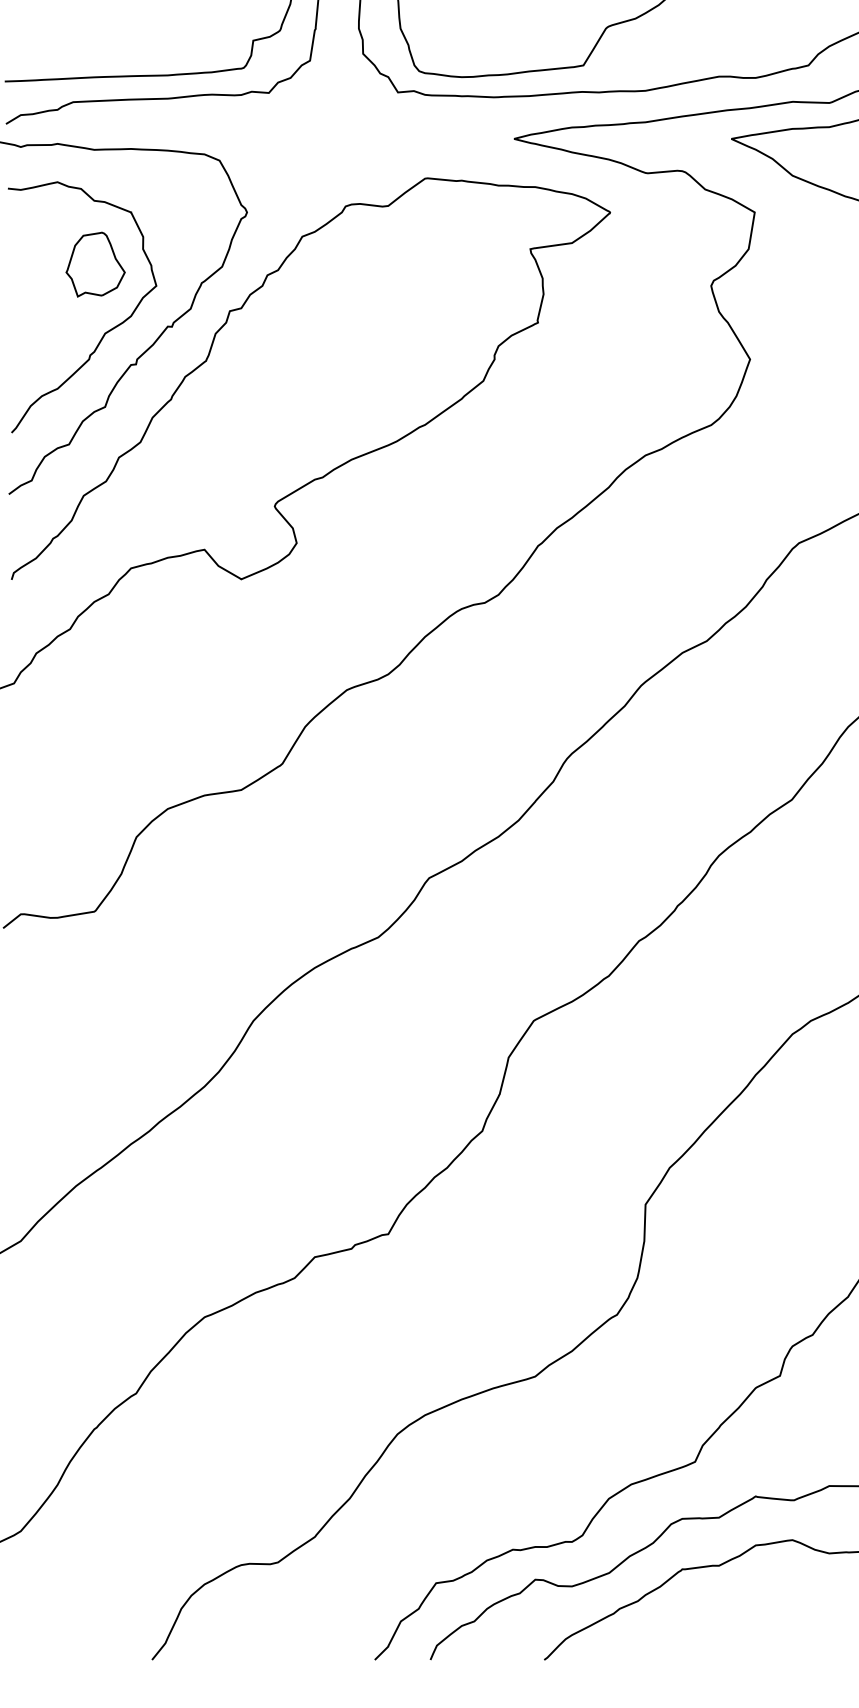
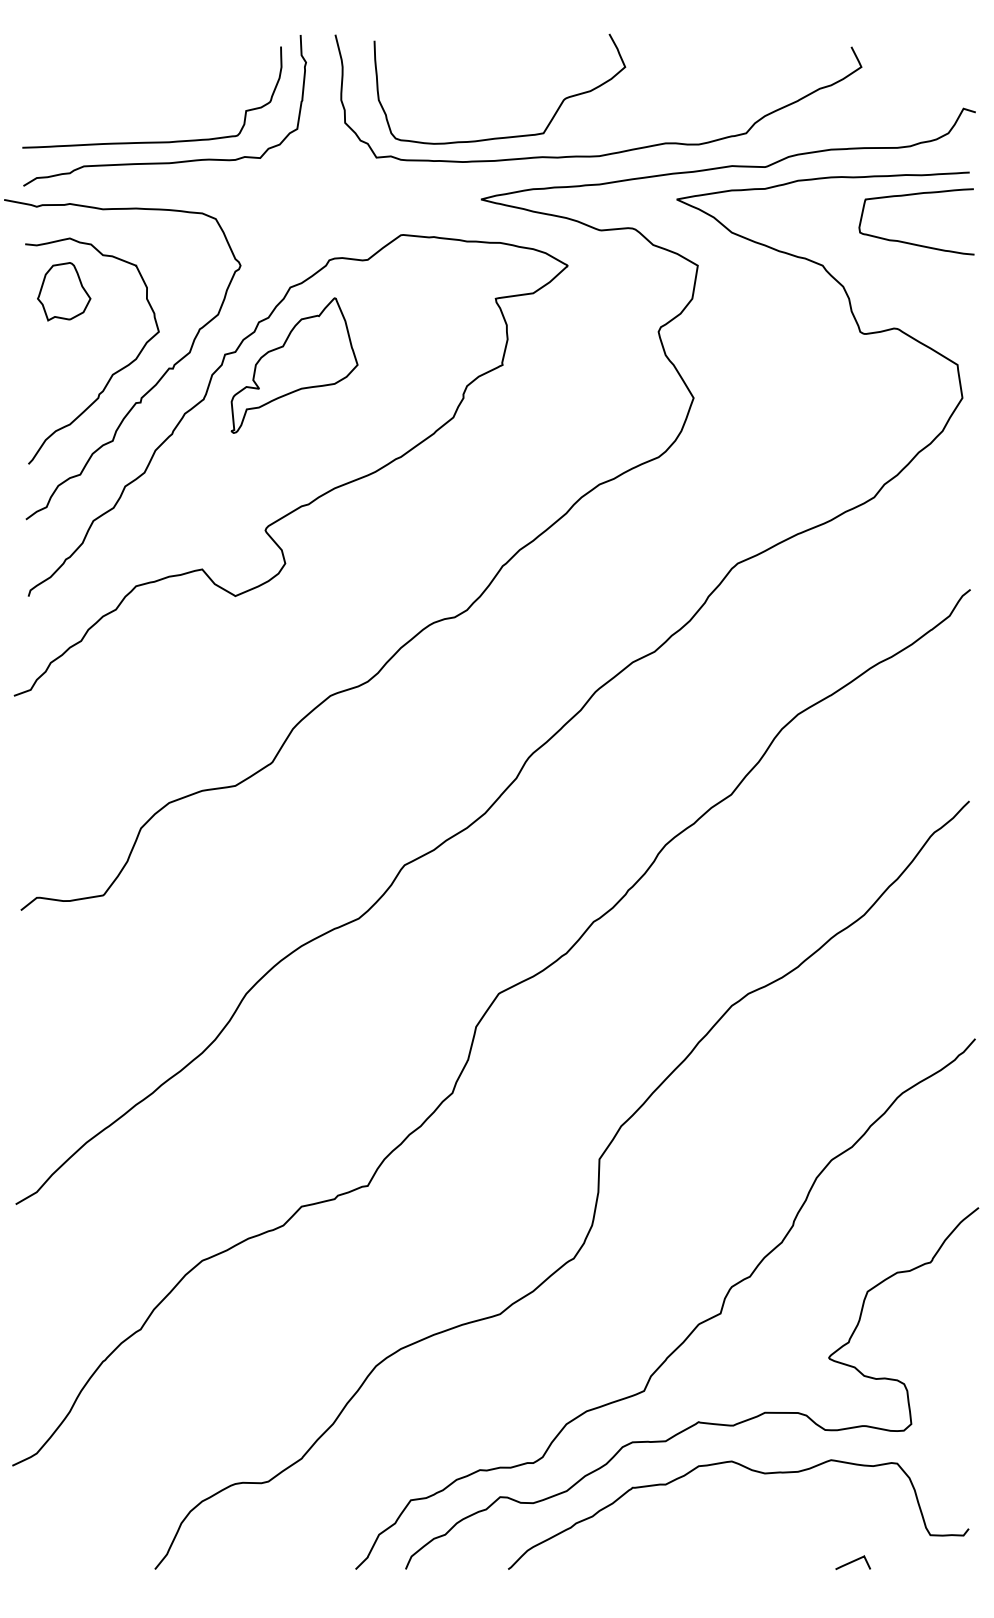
part: (95, 264) -> (64, 291), moved
part: (306, 323) -> (294, 365), added

